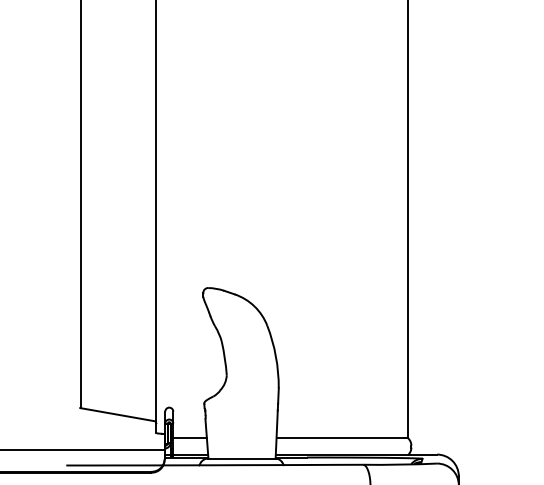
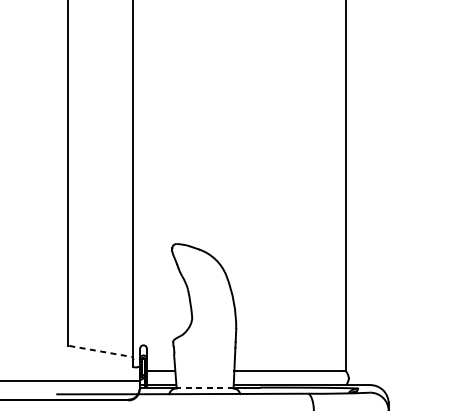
line: (118, 414) -> (100, 351), solid -> dashed
line: (241, 458) -> (204, 388), solid -> dashed

